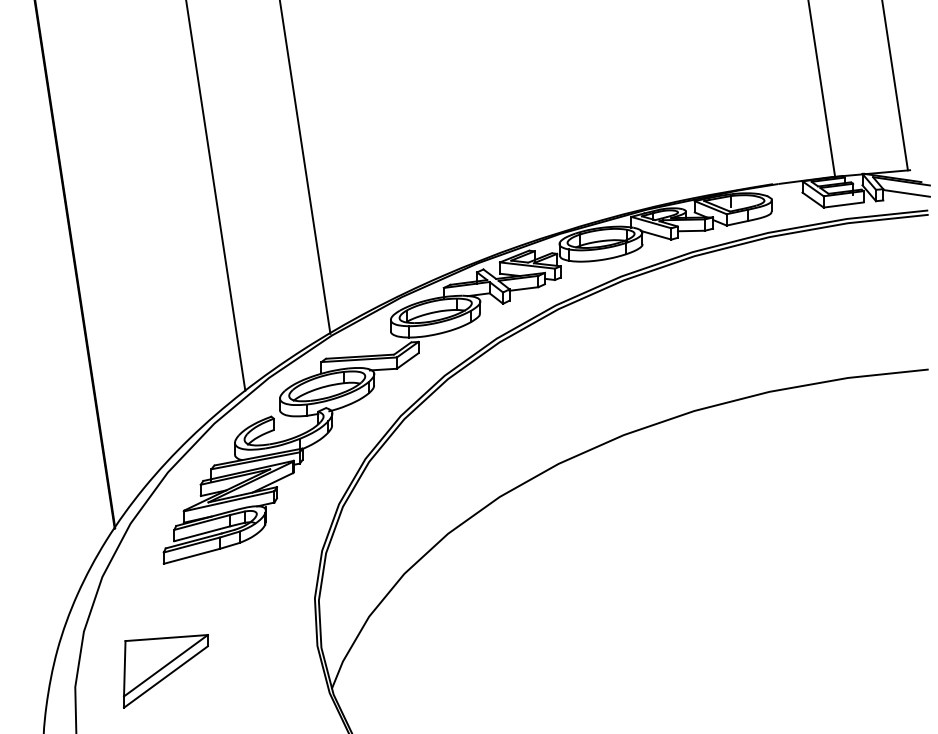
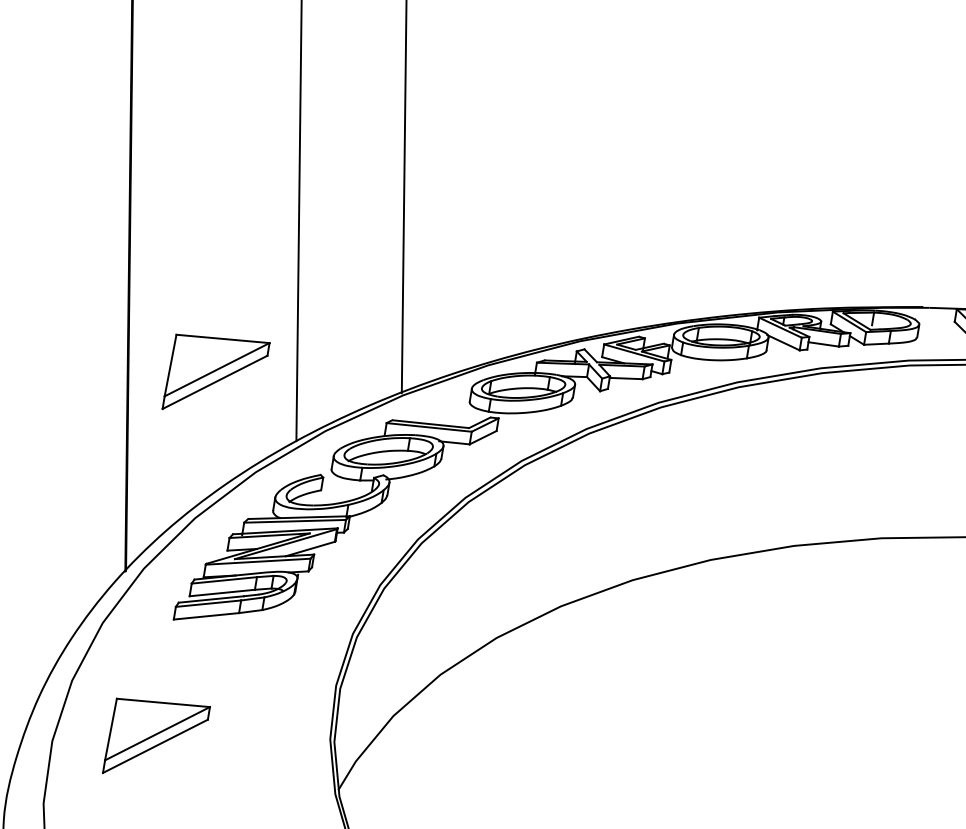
part: (165, 345) -> (215, 376), added

